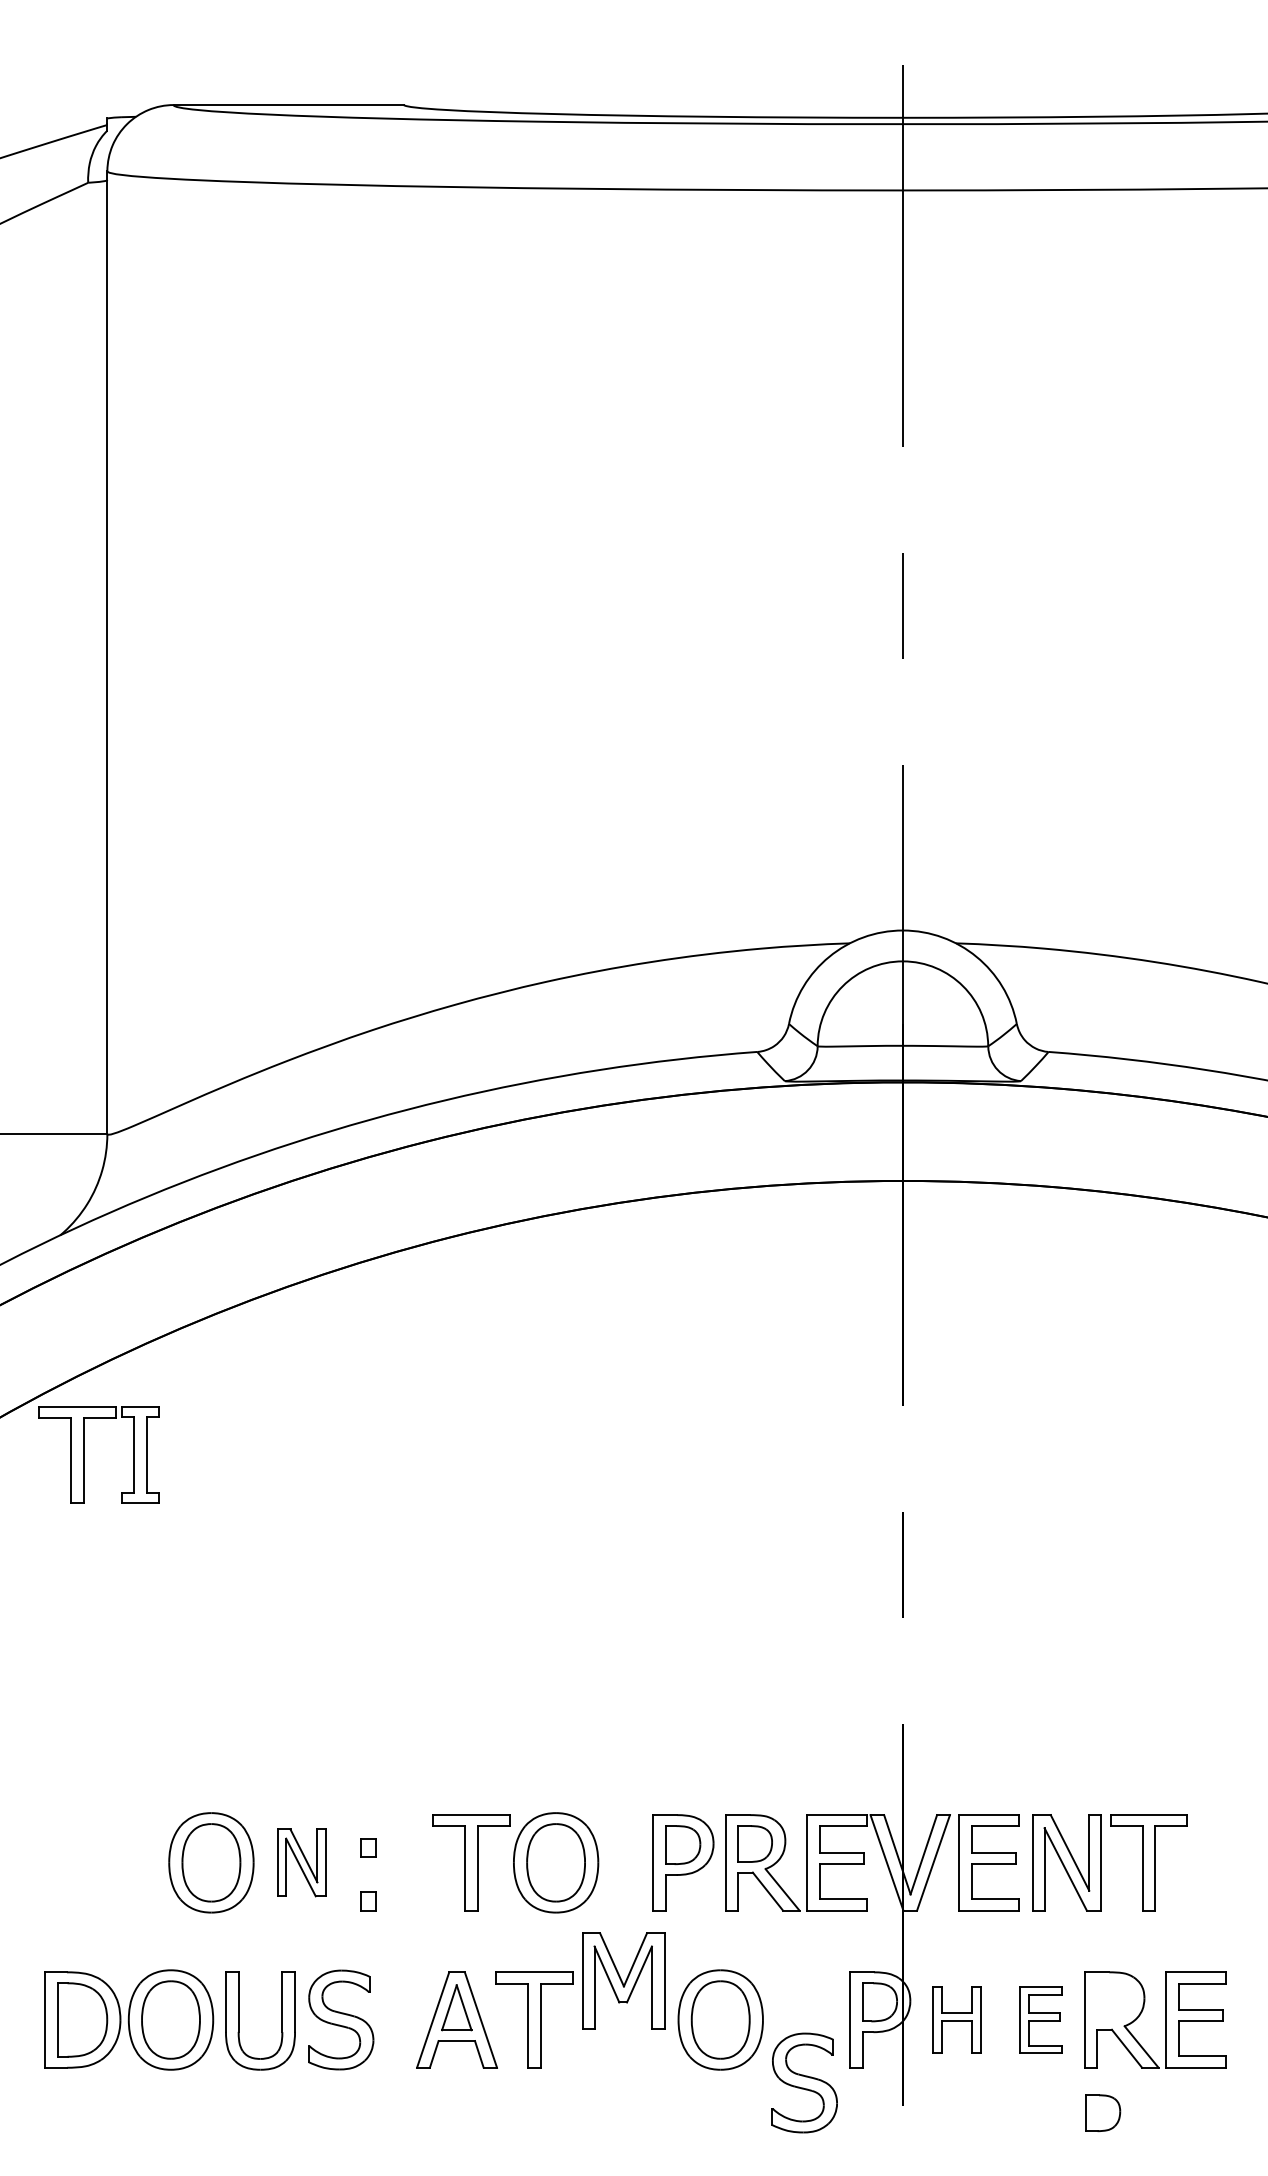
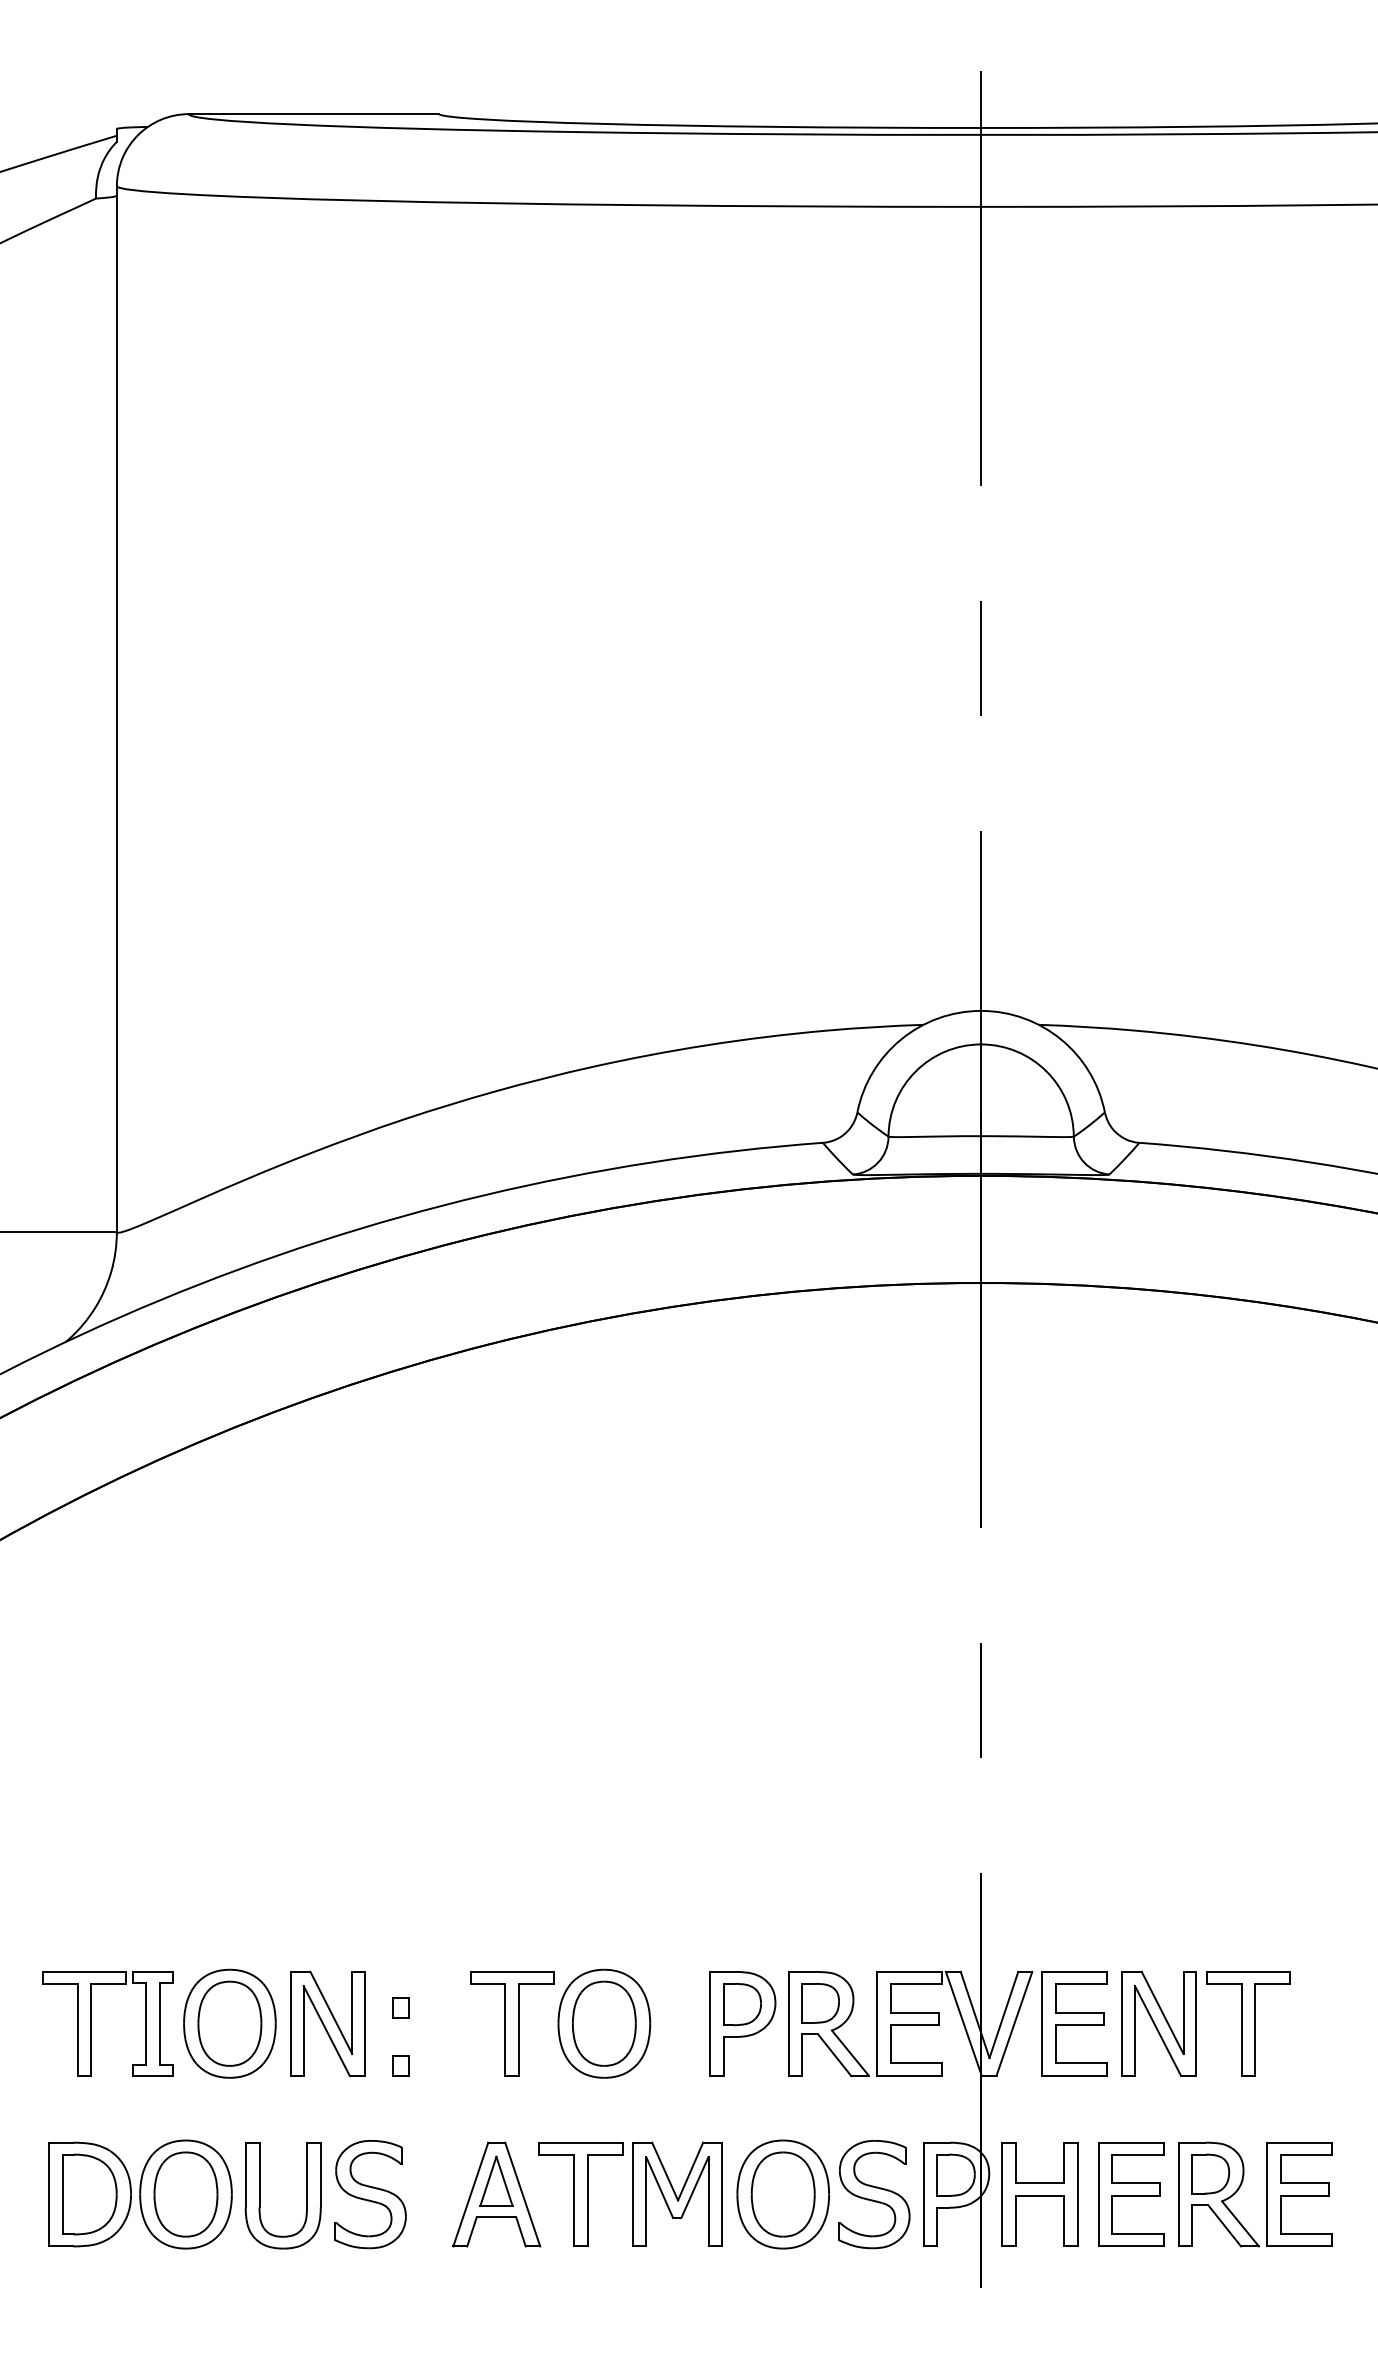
part: (84, 1454) -> (92, 2023), moved
part: (301, 1862) -> (327, 2023), size x1.43
part: (623, 1980) -> (677, 2193), moved
part: (956, 2019) -> (1039, 2193), size x1.43
part: (1040, 2019) -> (1130, 2193), size x1.43
part: (804, 2082) -> (874, 2193), moved
part: (1103, 2113) -> (1211, 2174), moved

